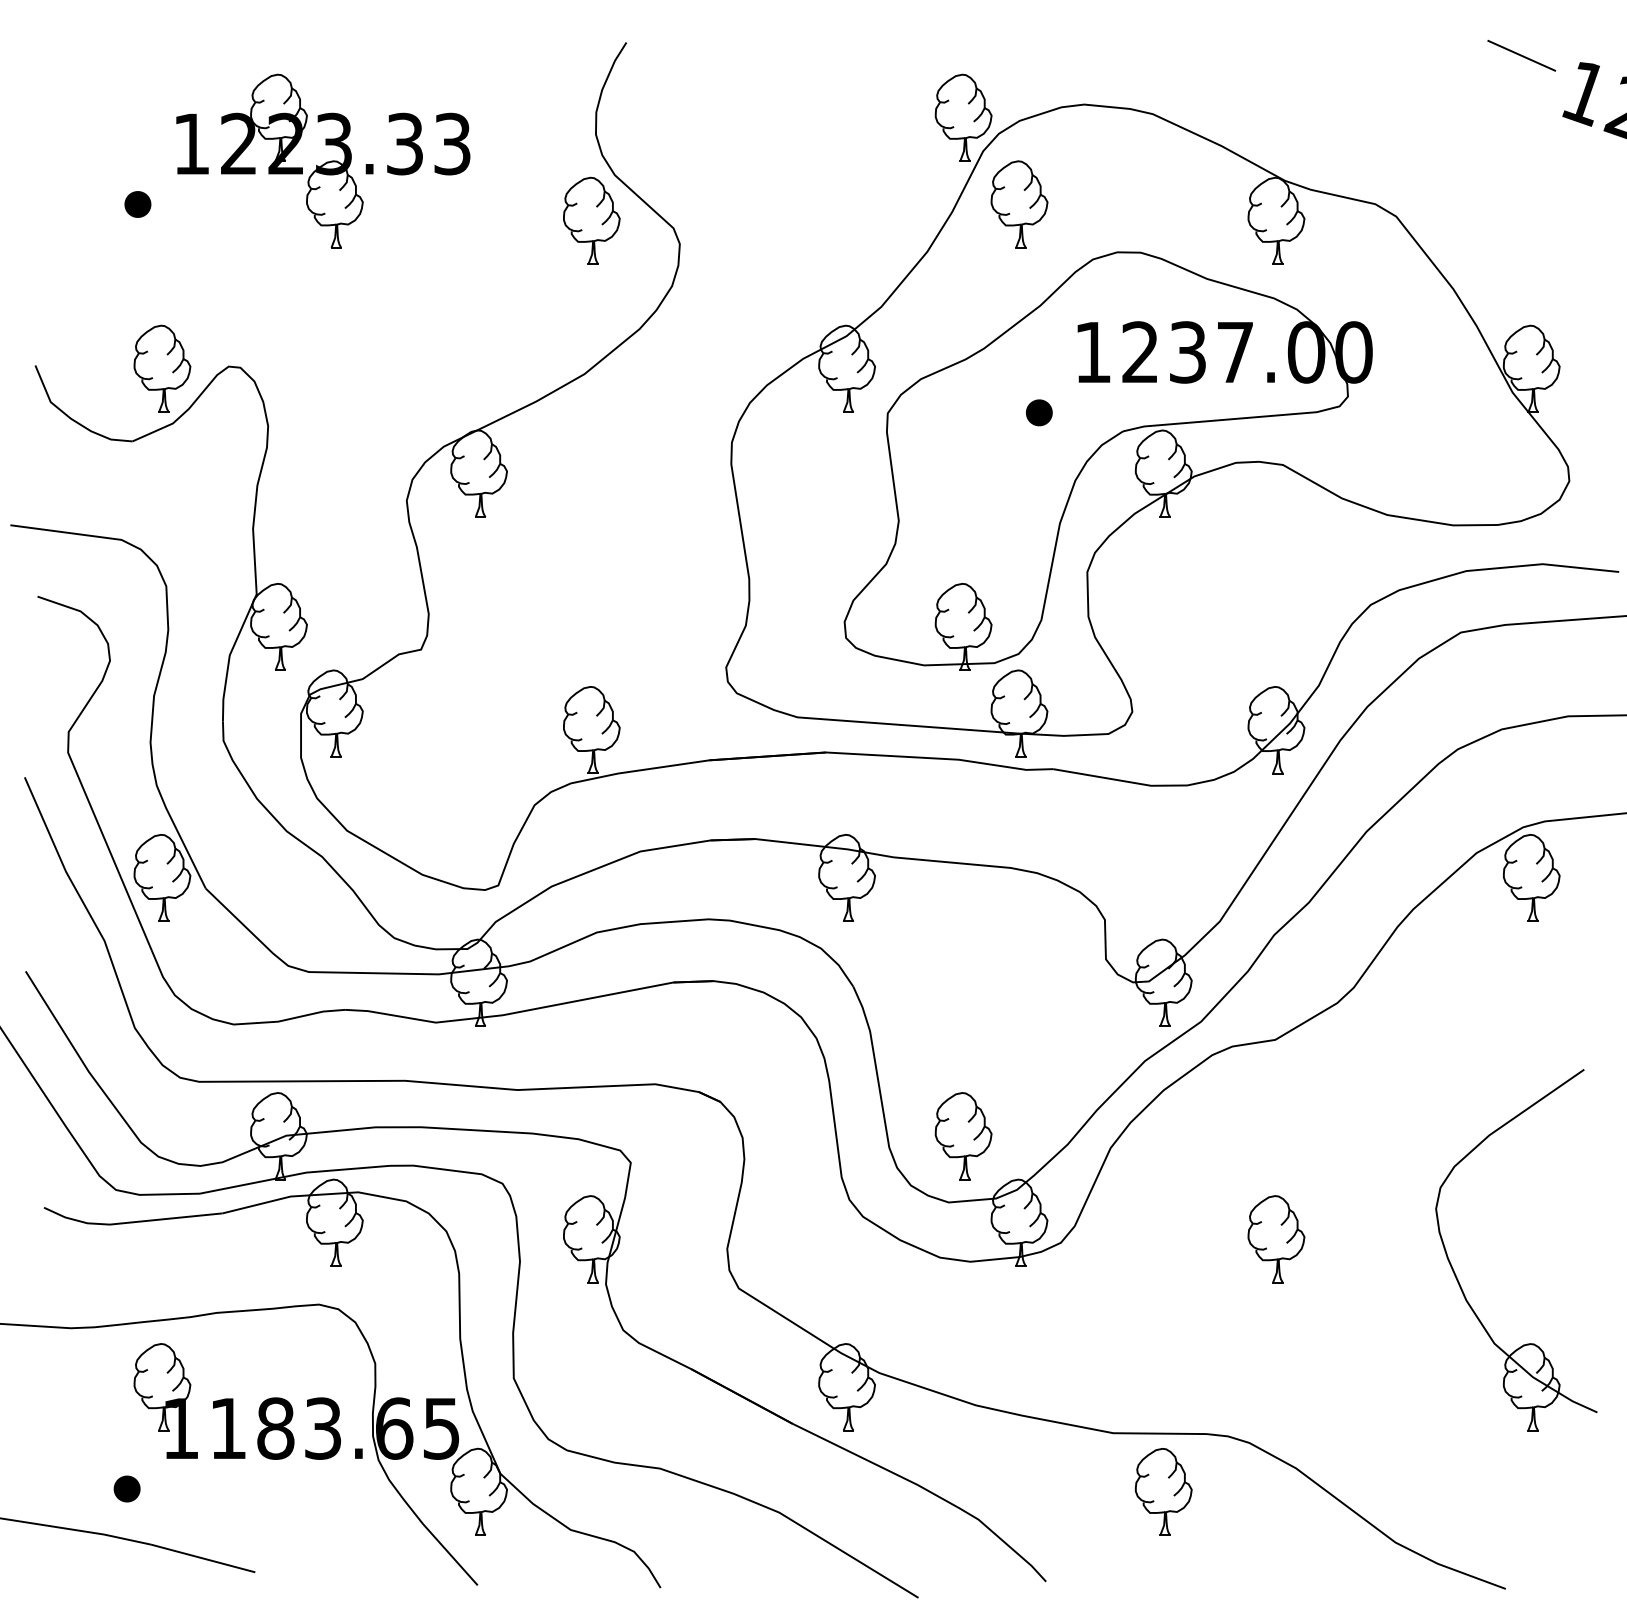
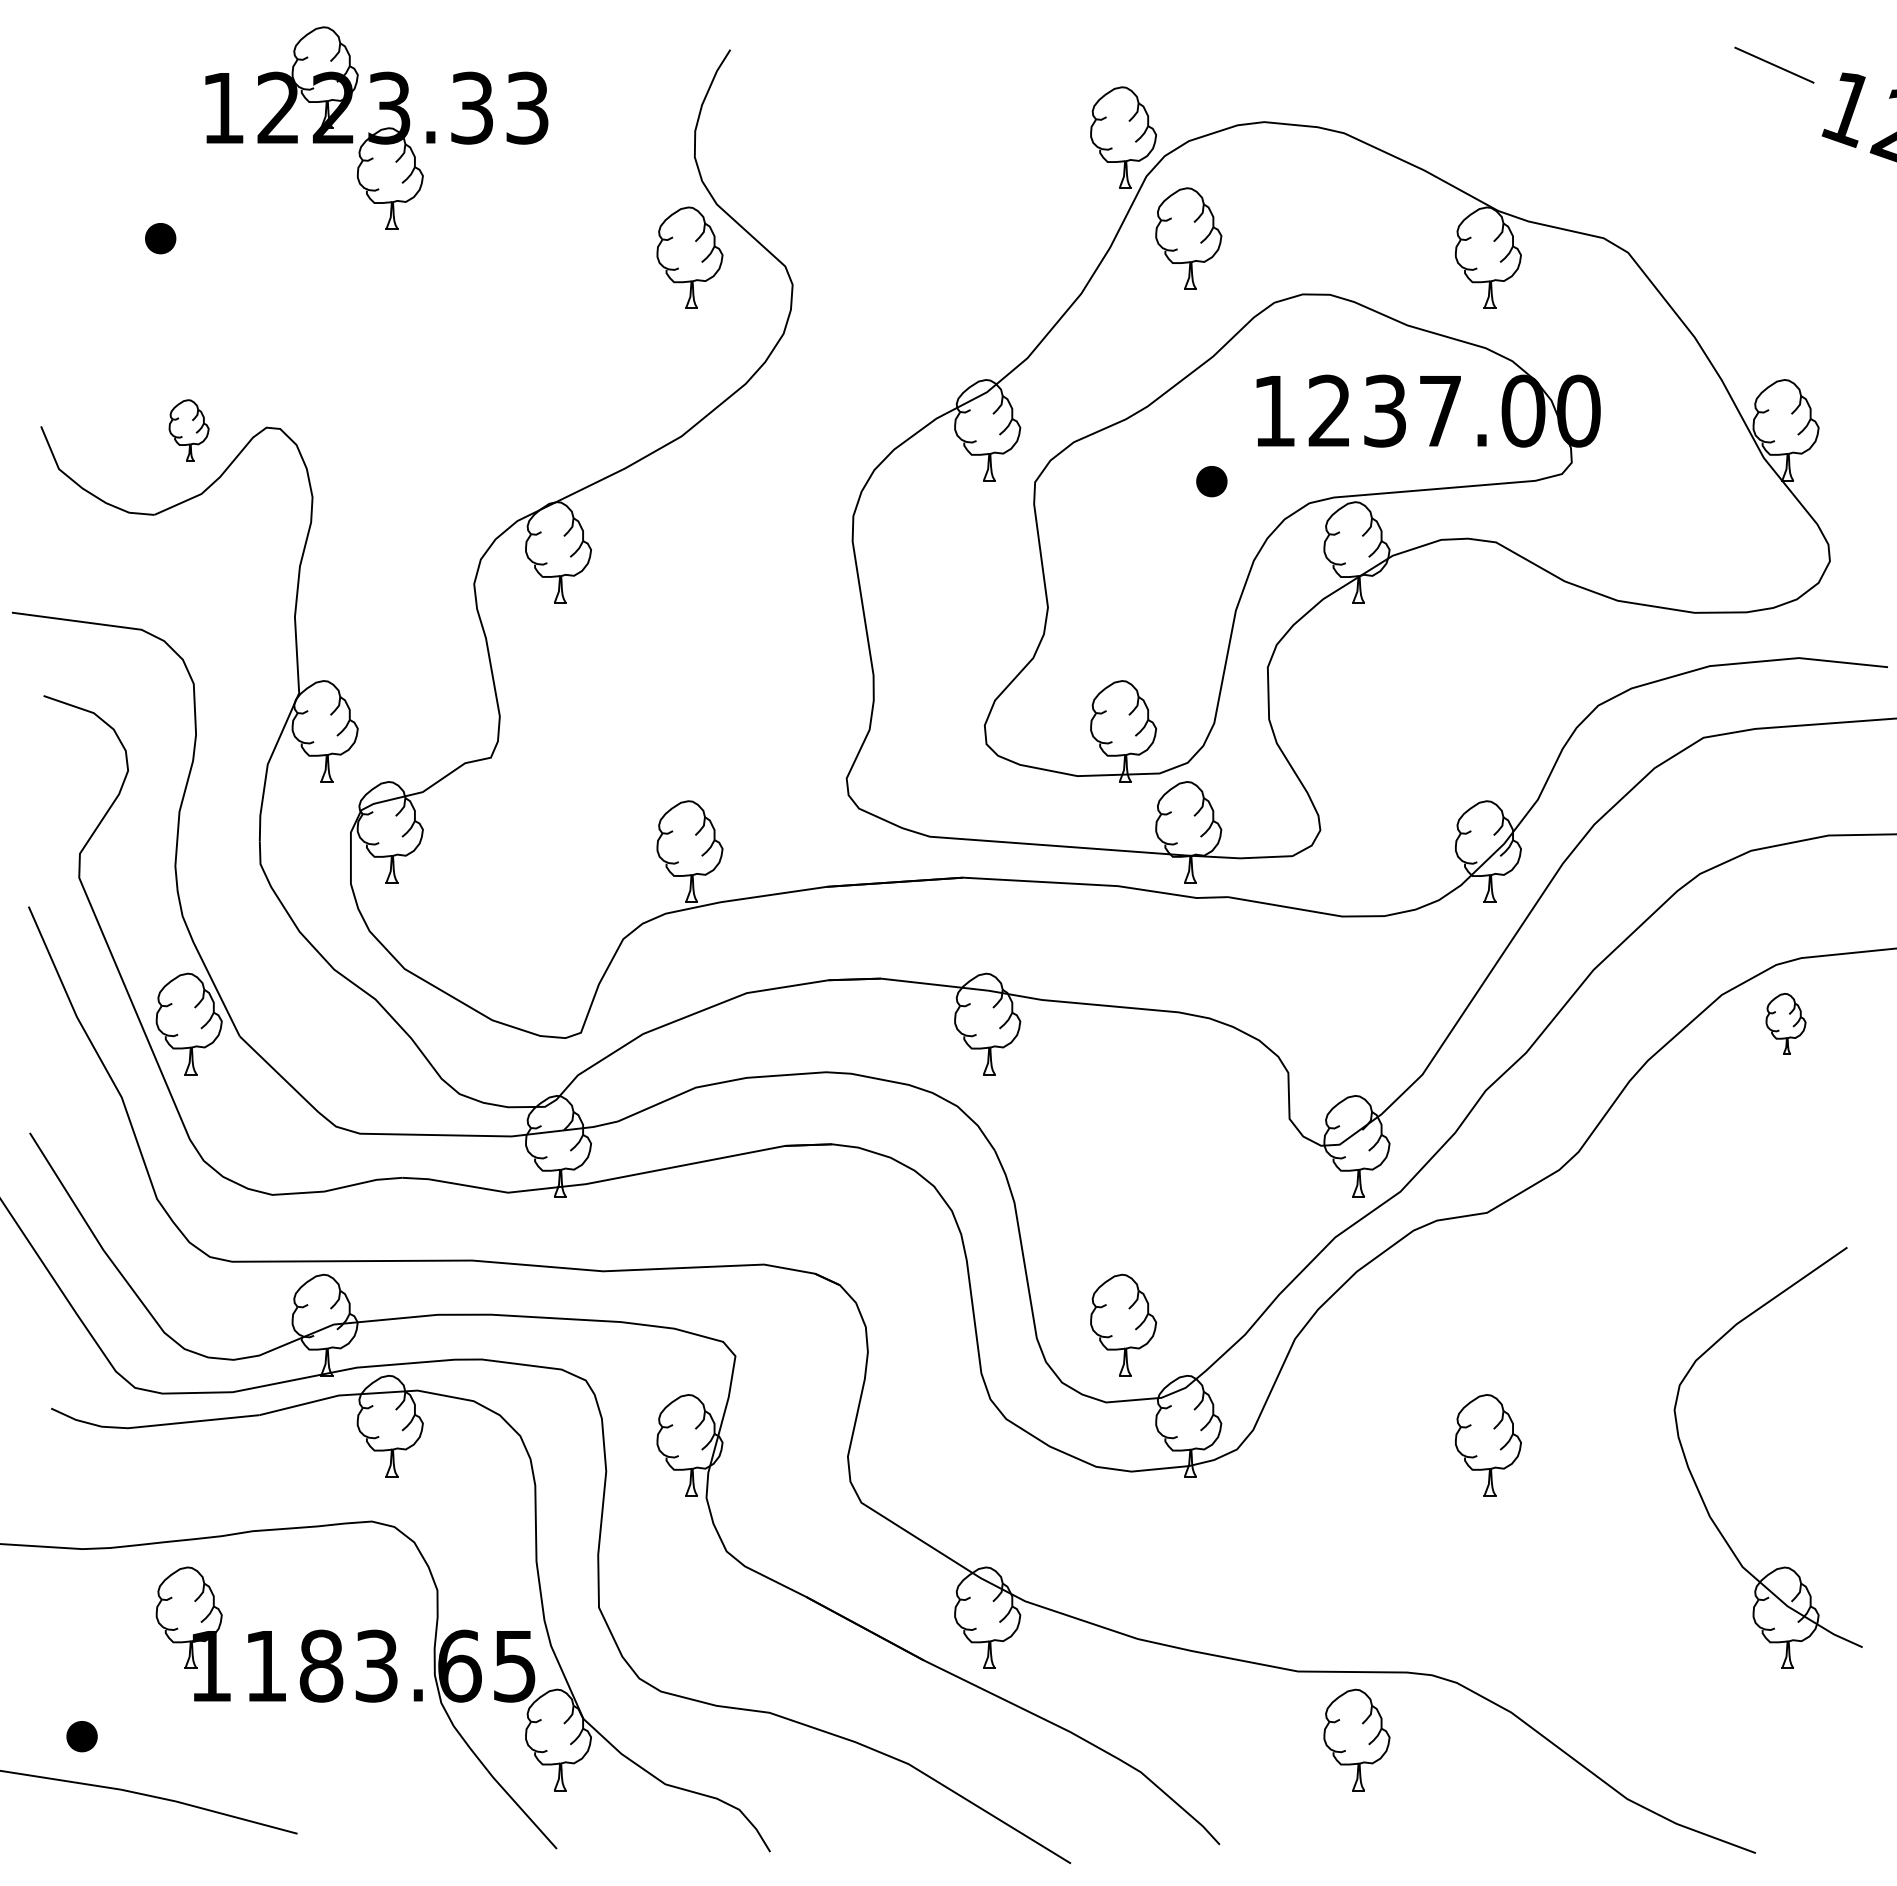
part: (323, 160) -> (376, 127), moved
part: (161, 369) -> (188, 430), size x0.6
part: (1531, 877) -> (1785, 1023), size x0.6
part: (126, 1488) -> (81, 1736), moved

